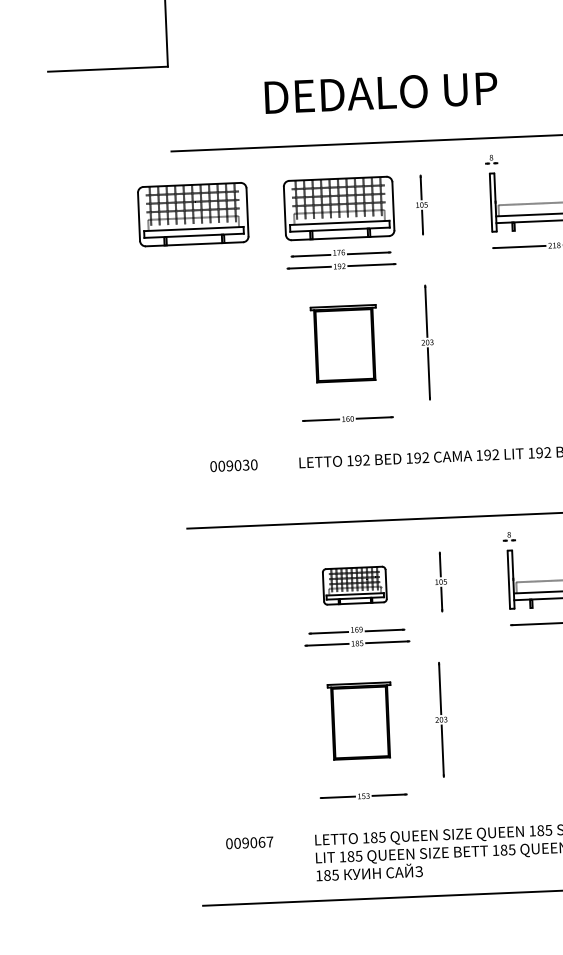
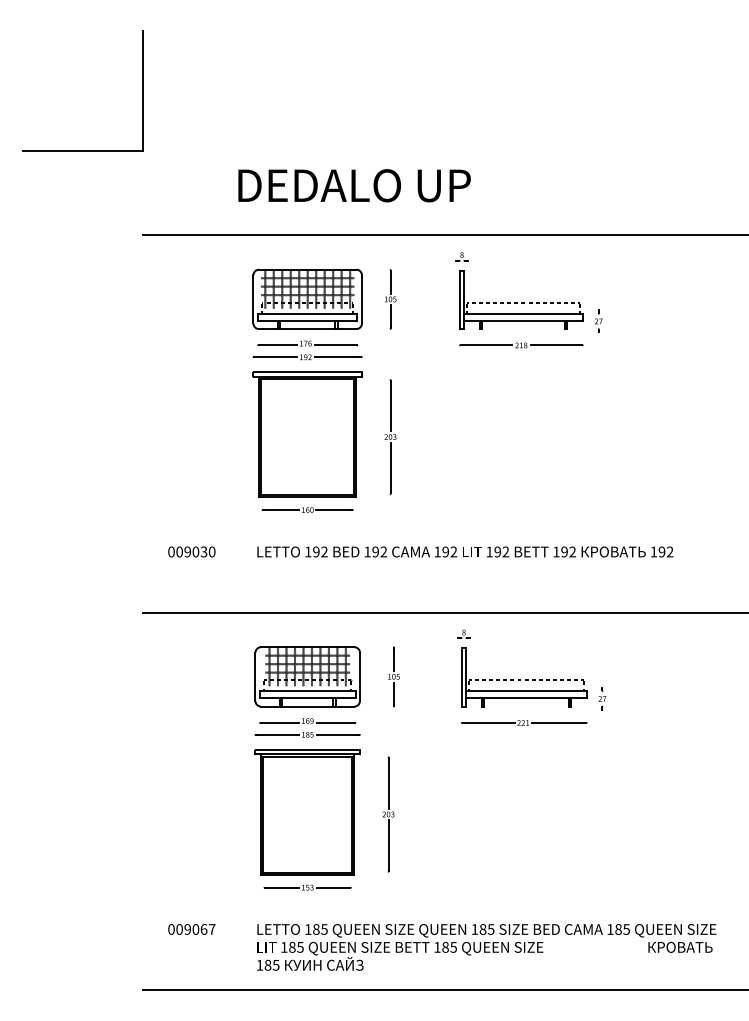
part: (193, 213) -> (161, 298), removed
part: (344, 343) -> (307, 434), size x1.67
part: (354, 585) -> (307, 676), size x1.67
part: (360, 721) -> (307, 812), size x1.67

